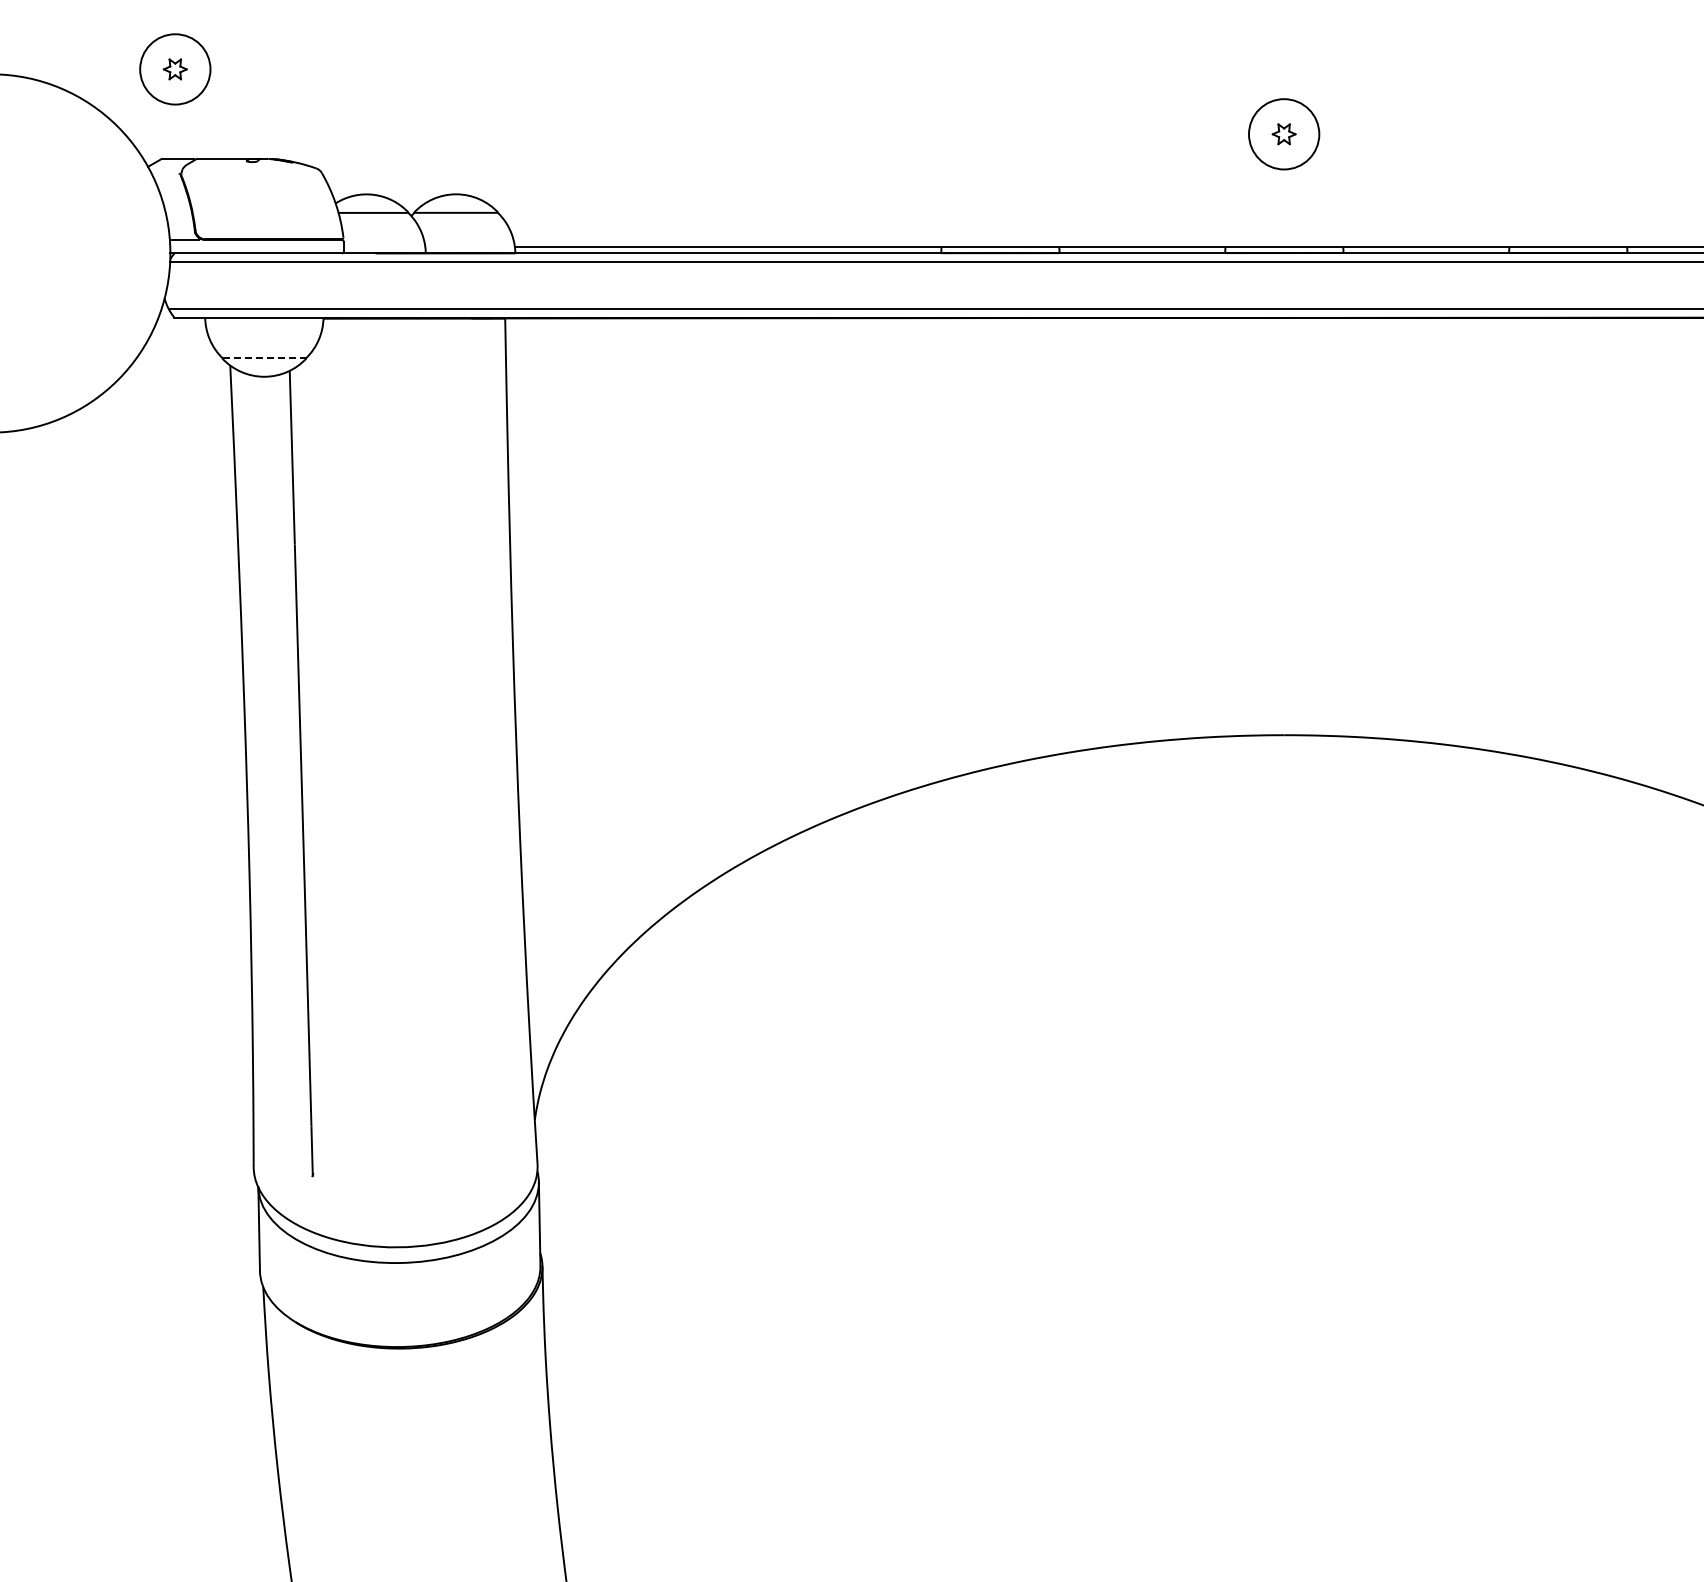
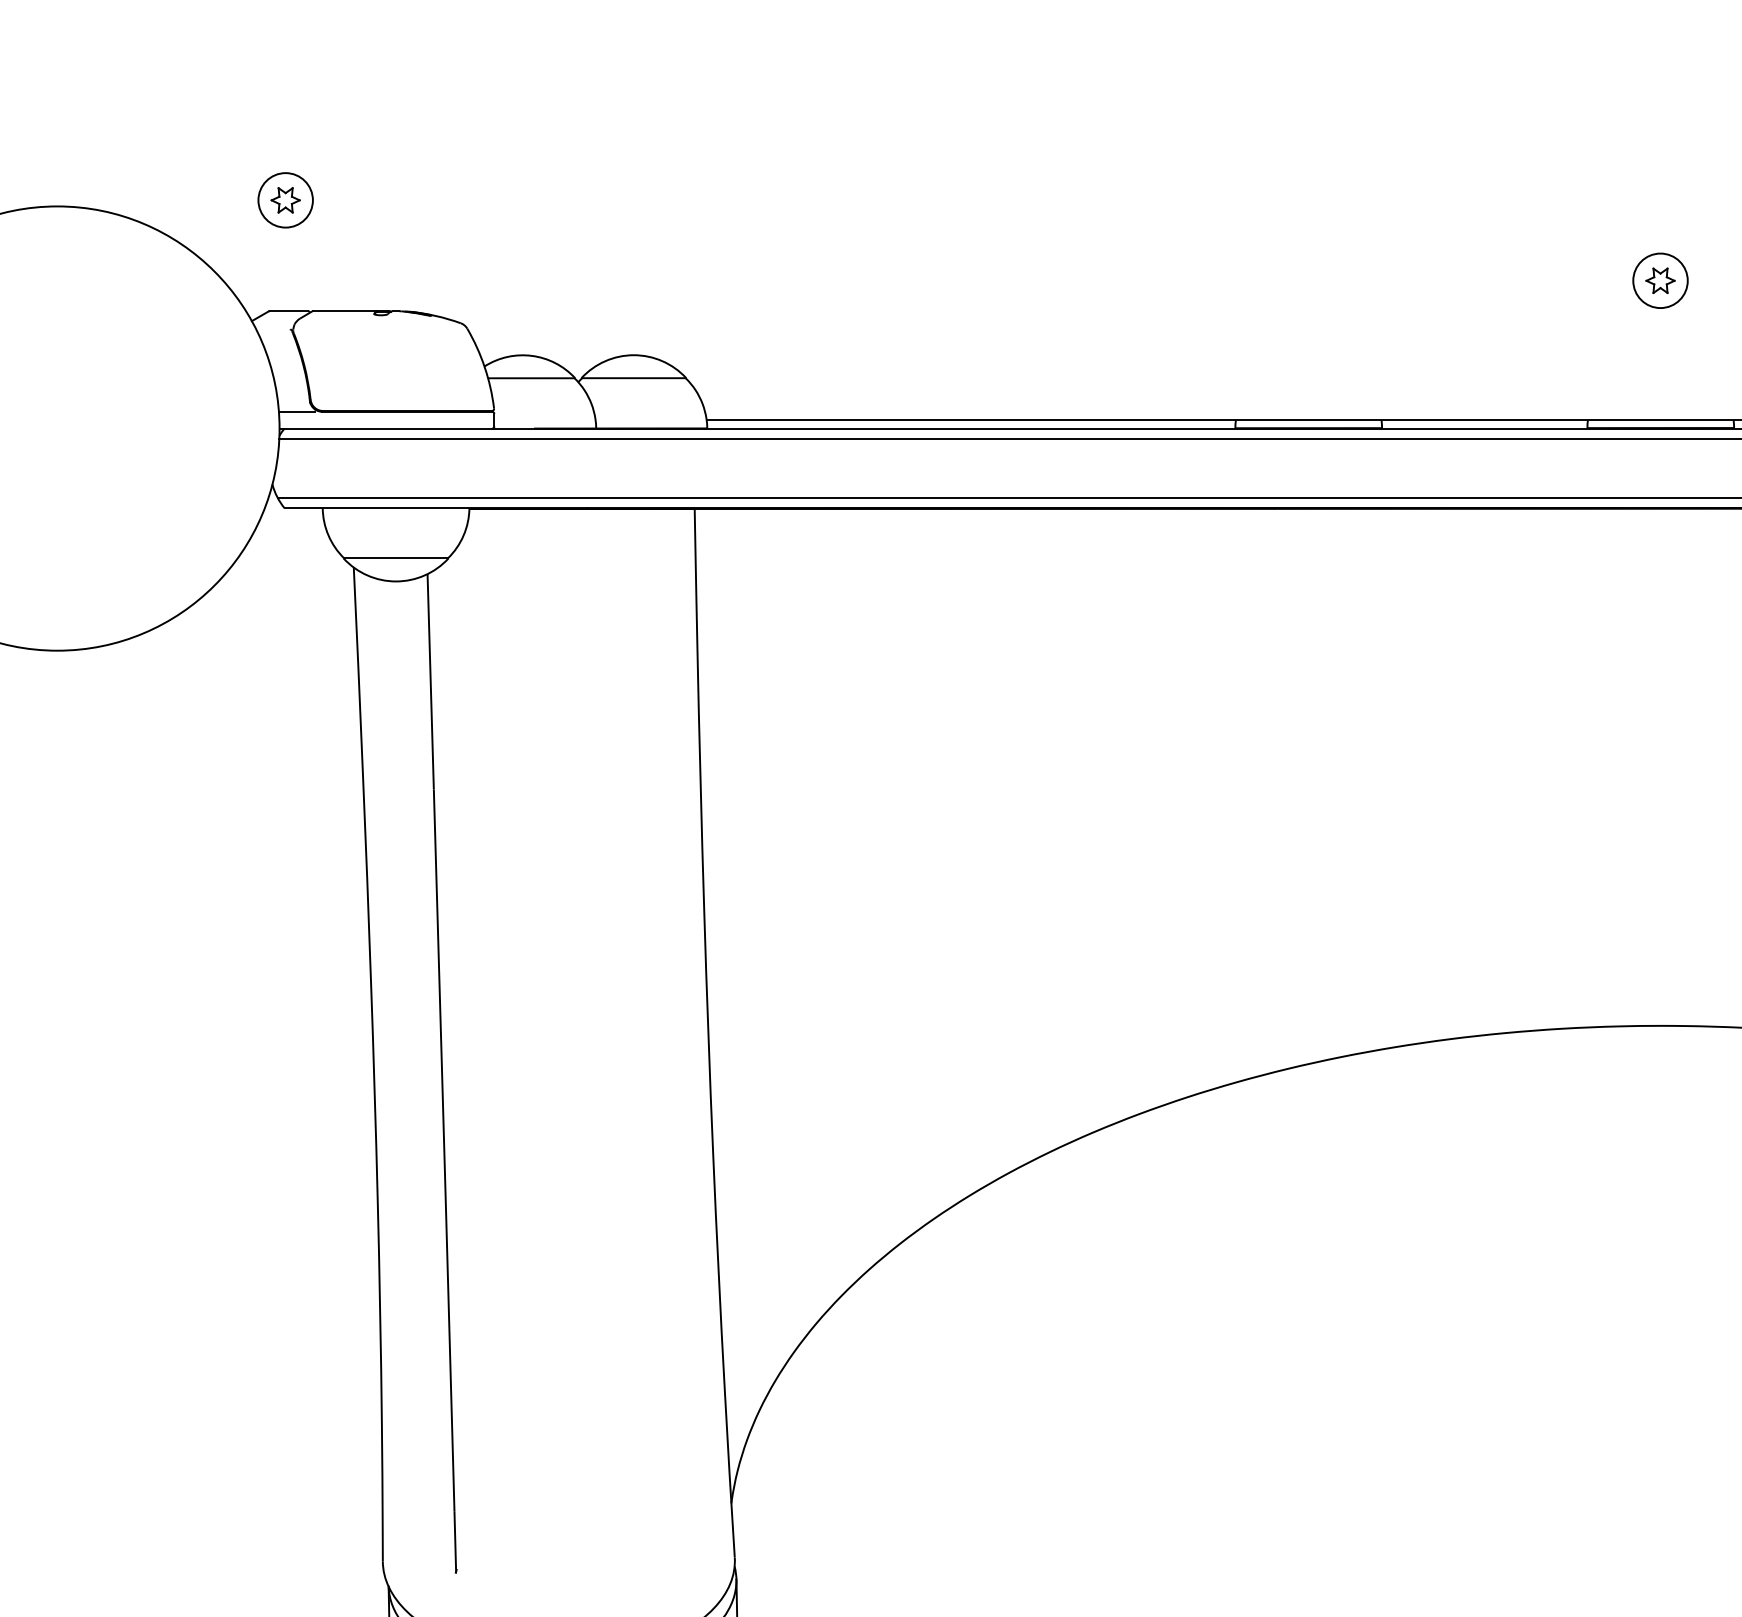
circle: (175, 69) -> (285, 200), size x0.62
circle: (1284, 134) -> (1660, 281), size x0.62
line: (263, 358) -> (395, 558), dashed -> solid

